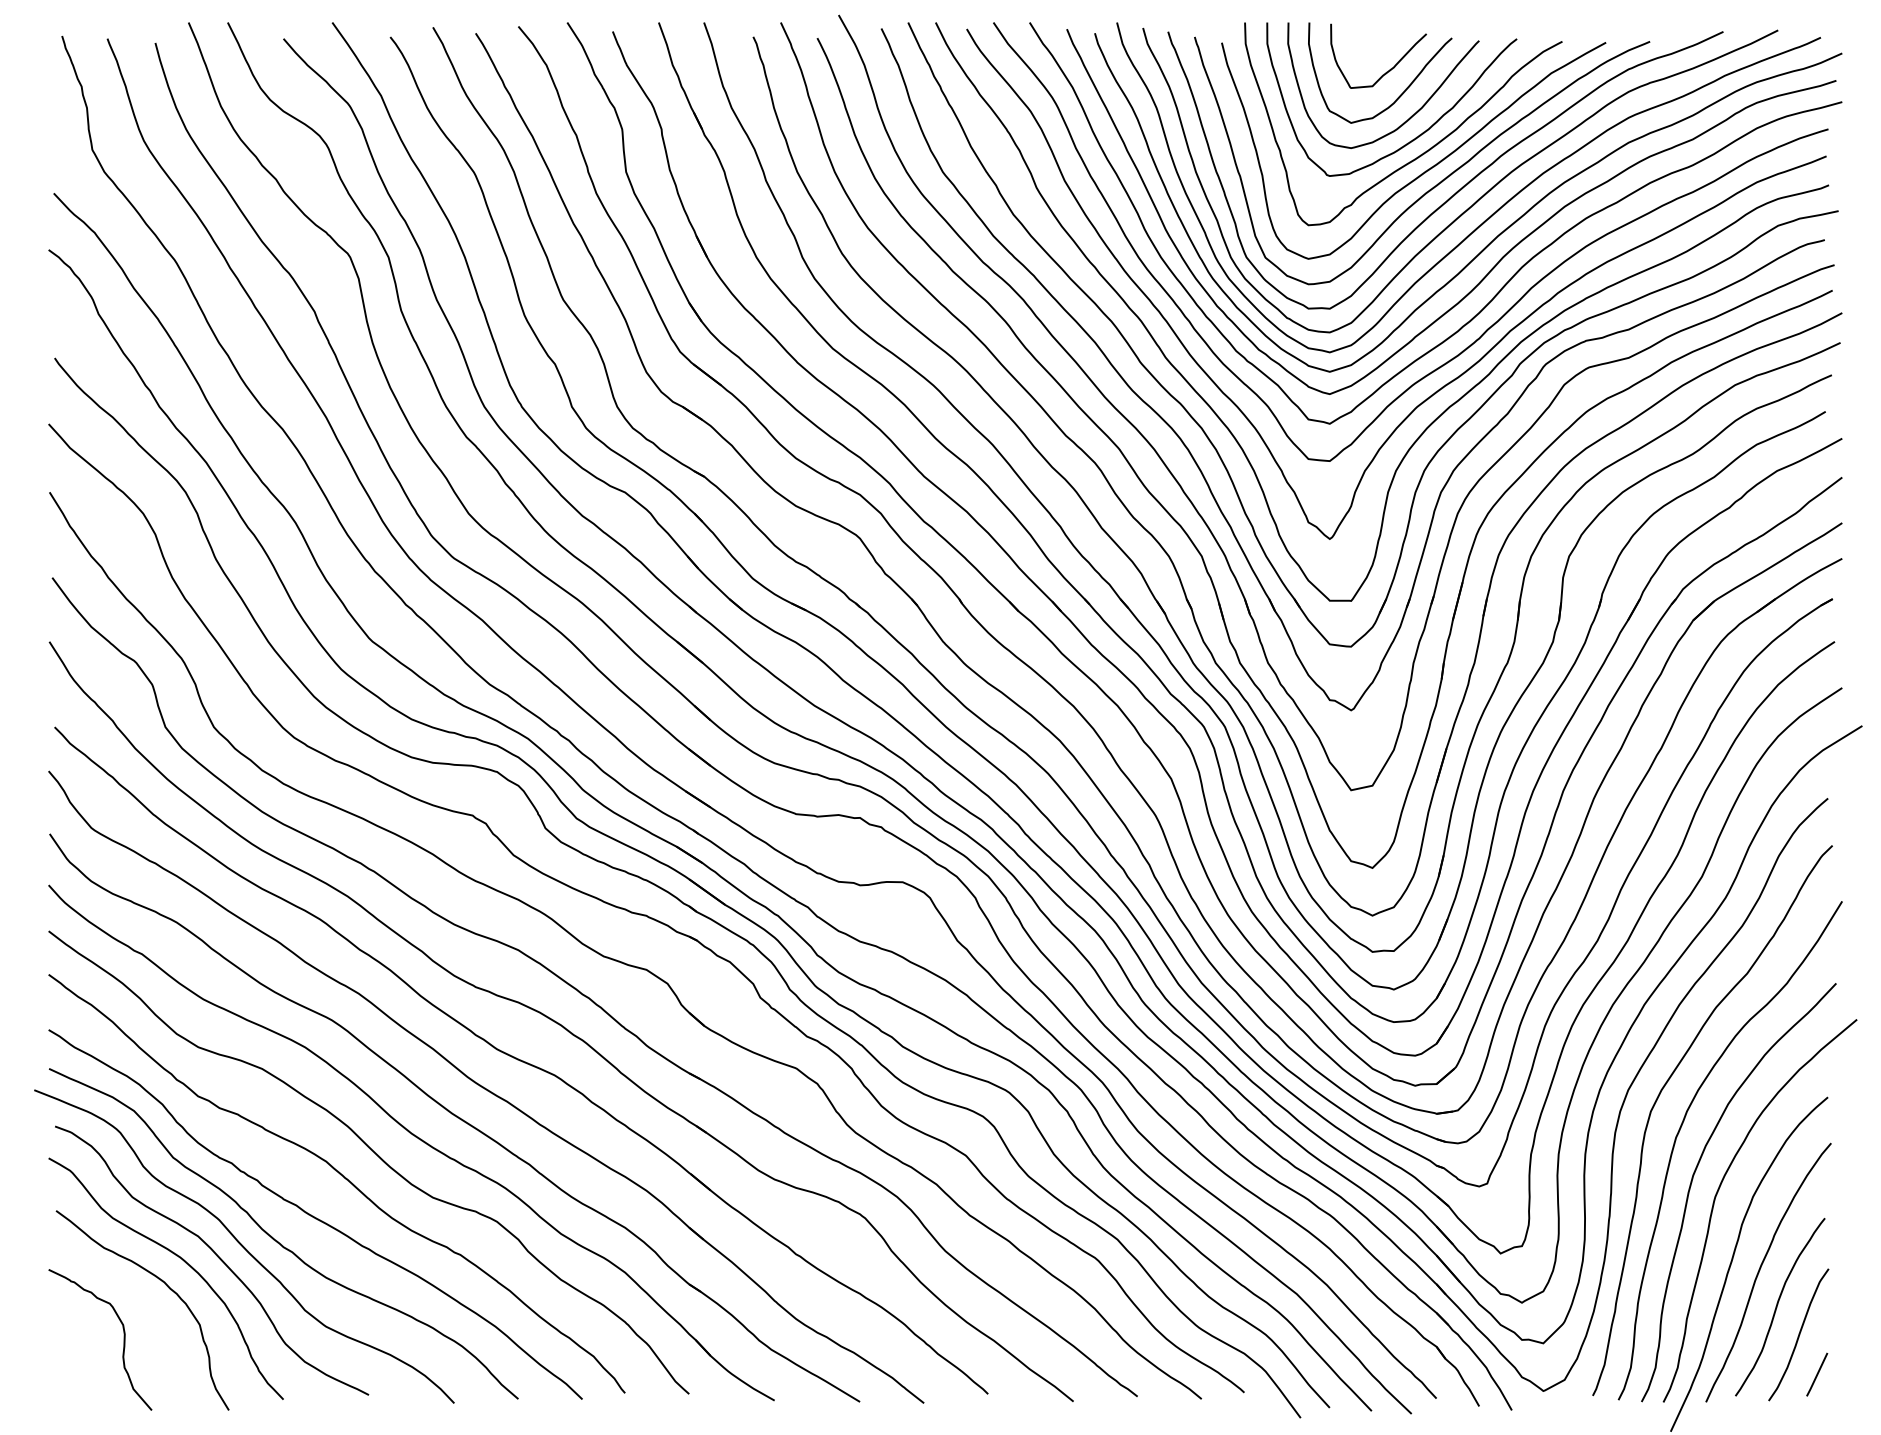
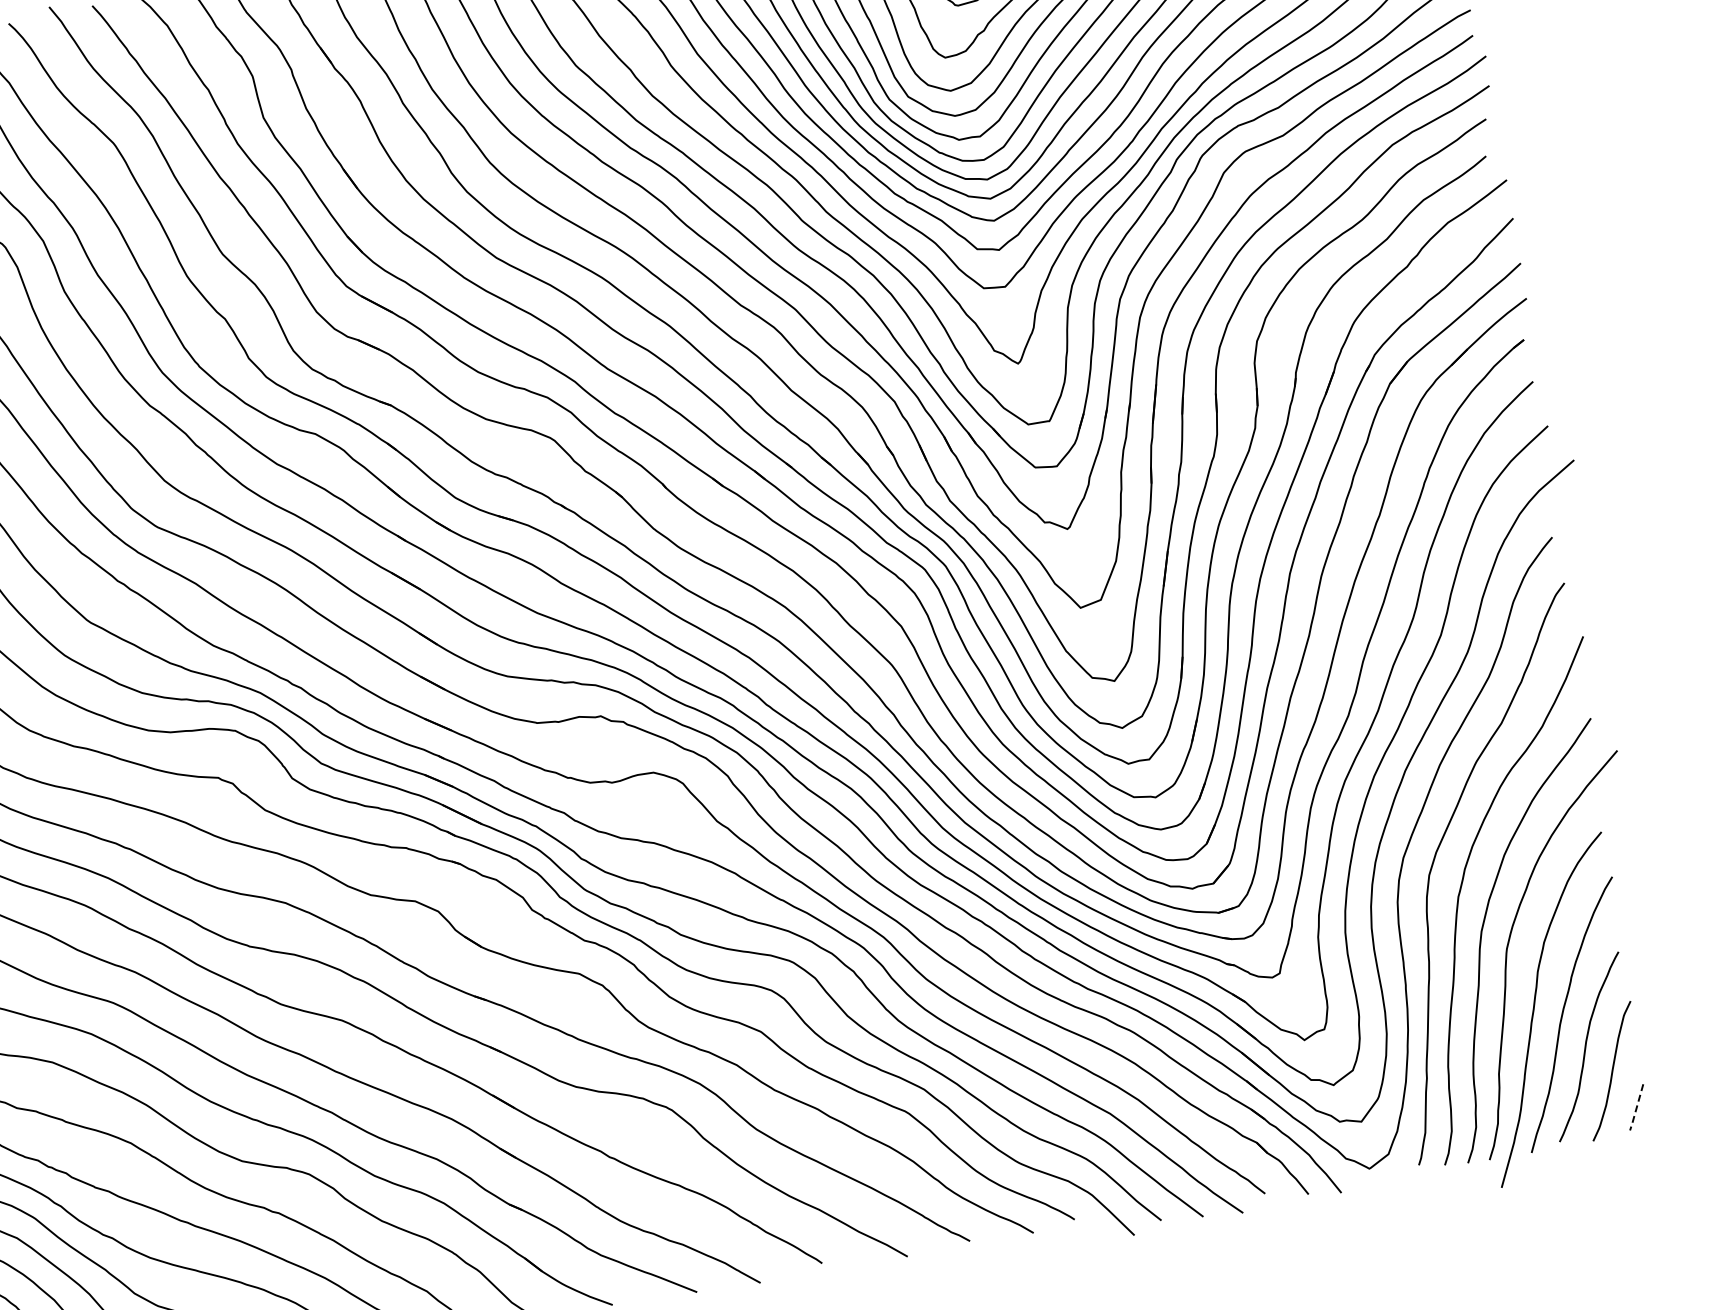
line: (1816, 1375) -> (1636, 1108), solid -> dashed

